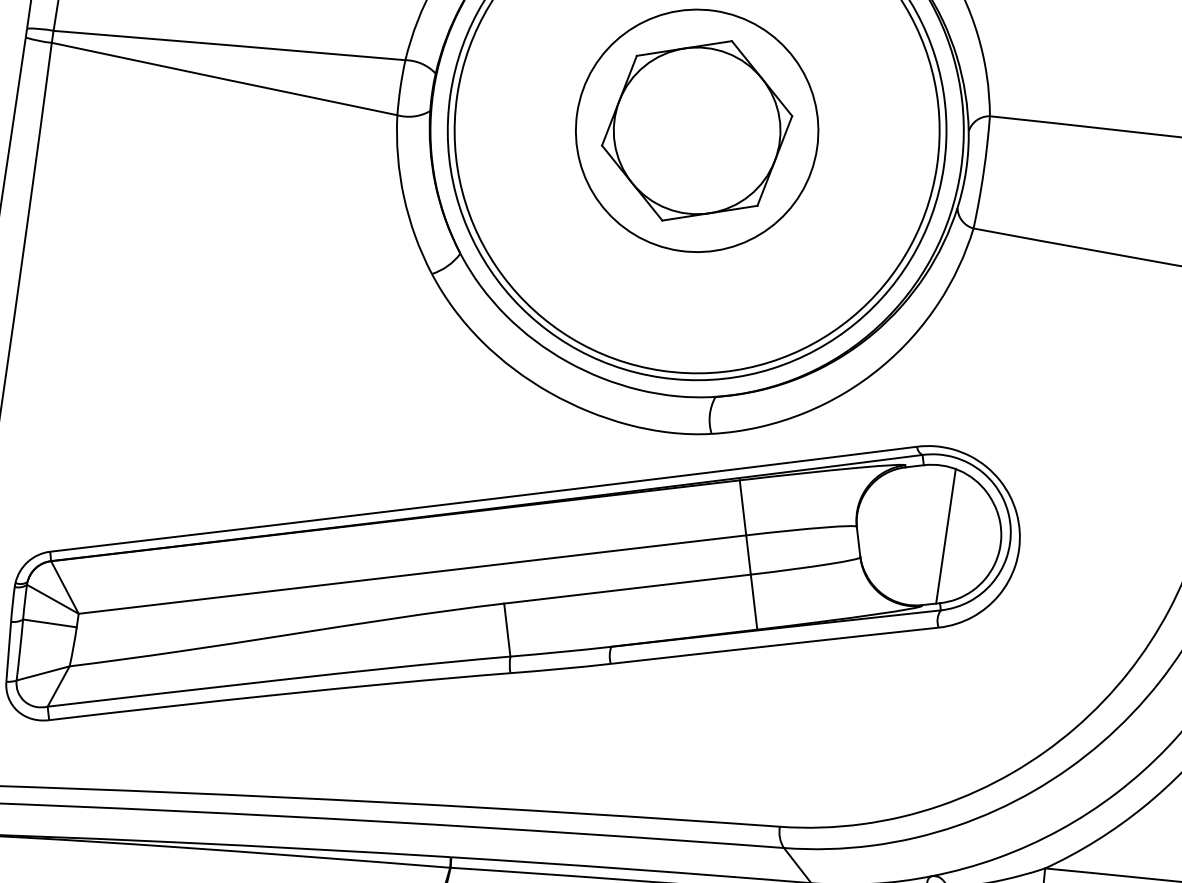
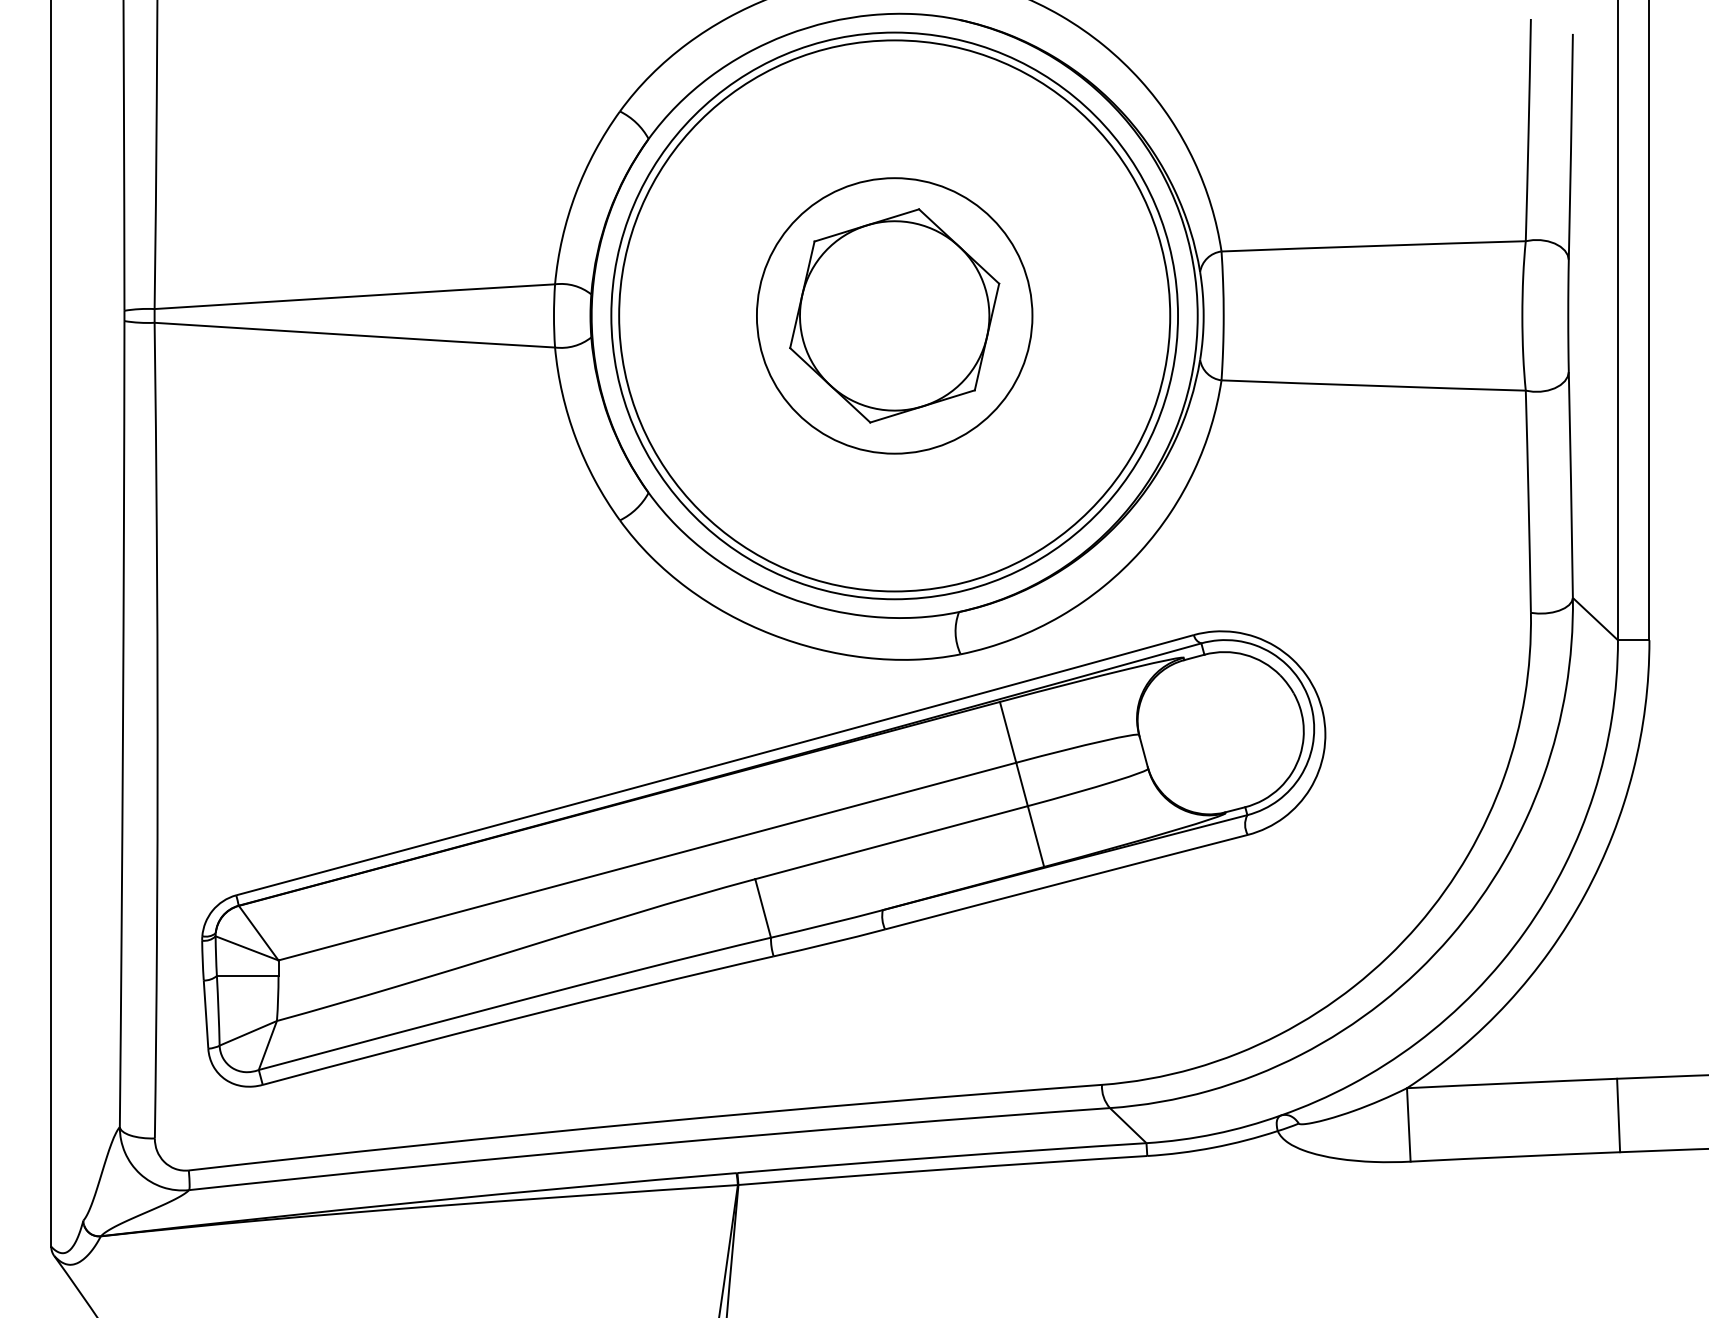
line: (945, 535) -> (1240, 730), removed

